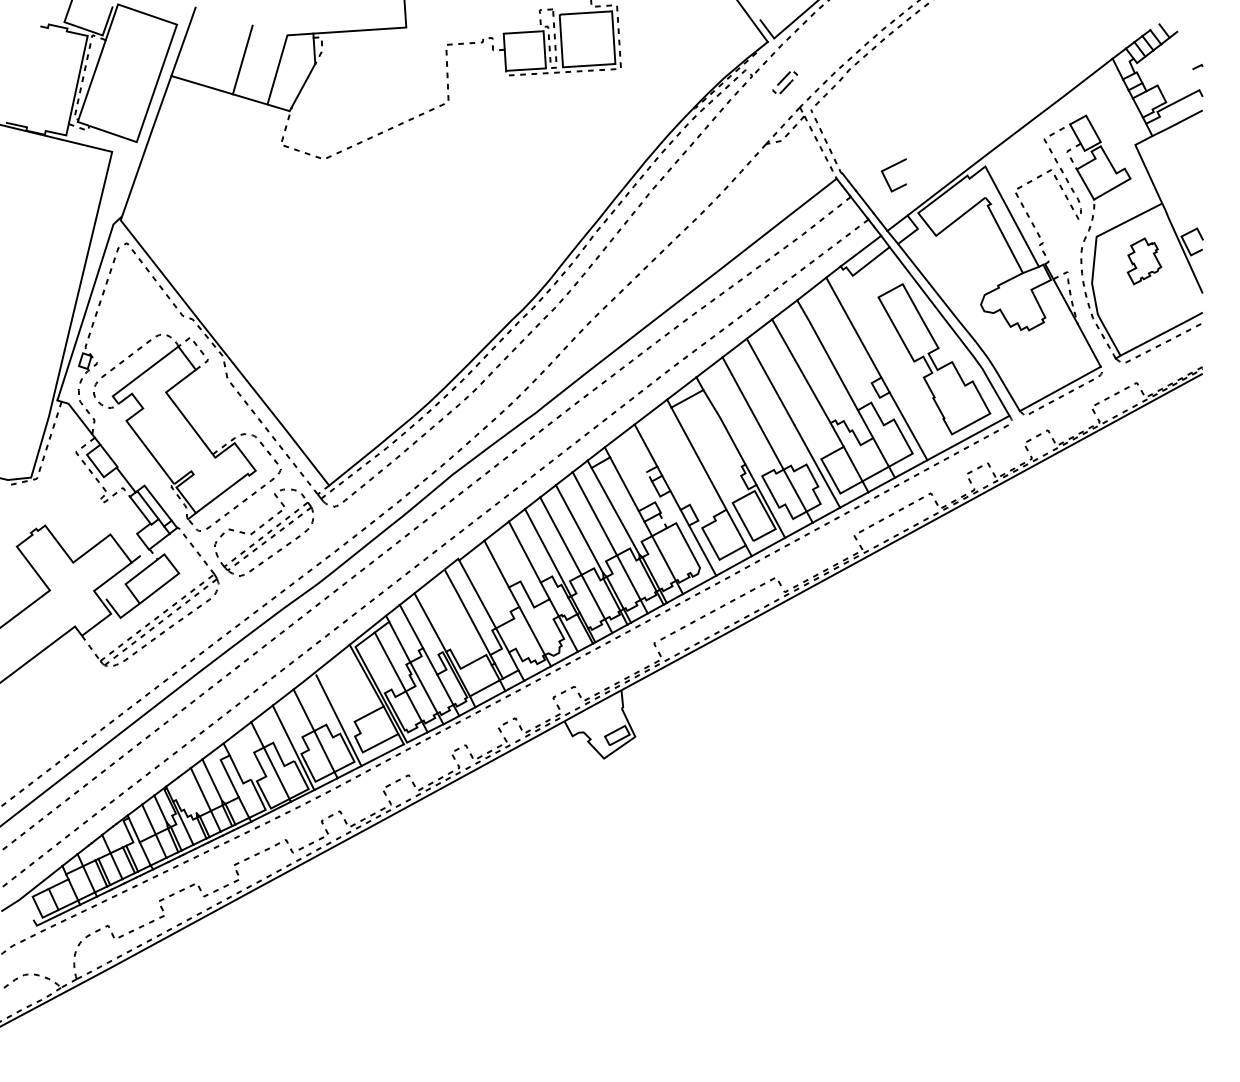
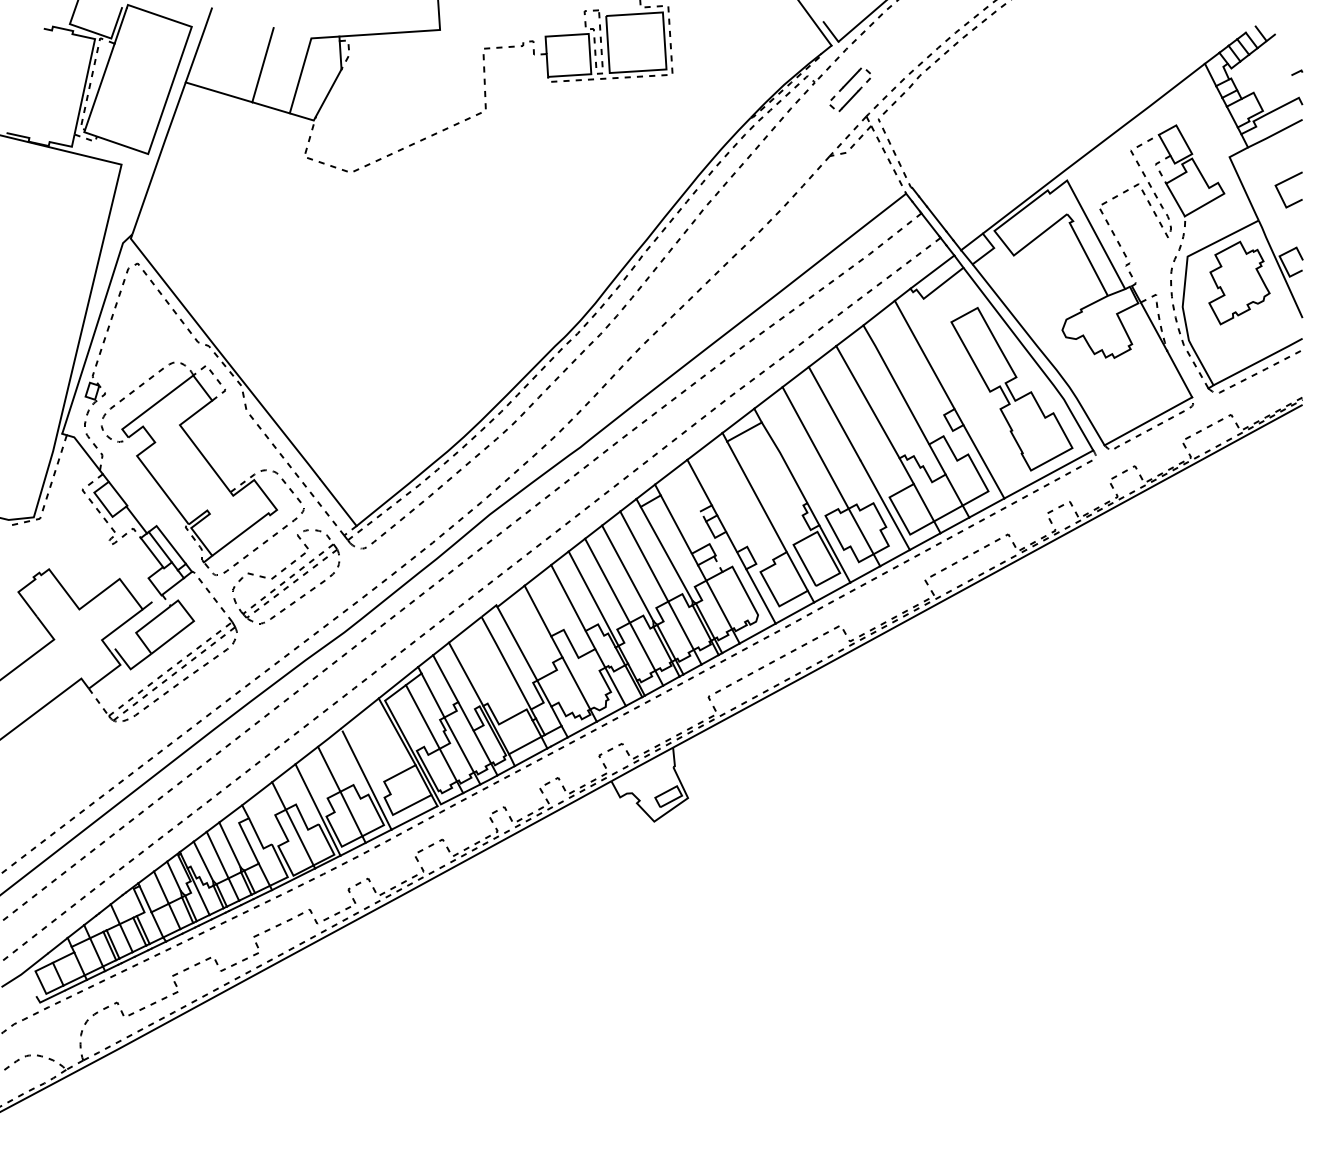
part: (784, 82) -> (849, 89), size x1.67
line: (886, 178) -> (1280, 193), moved
part: (1144, 261) -> (1239, 283), size x1.67
line: (187, 795) -> (203, 861), added

